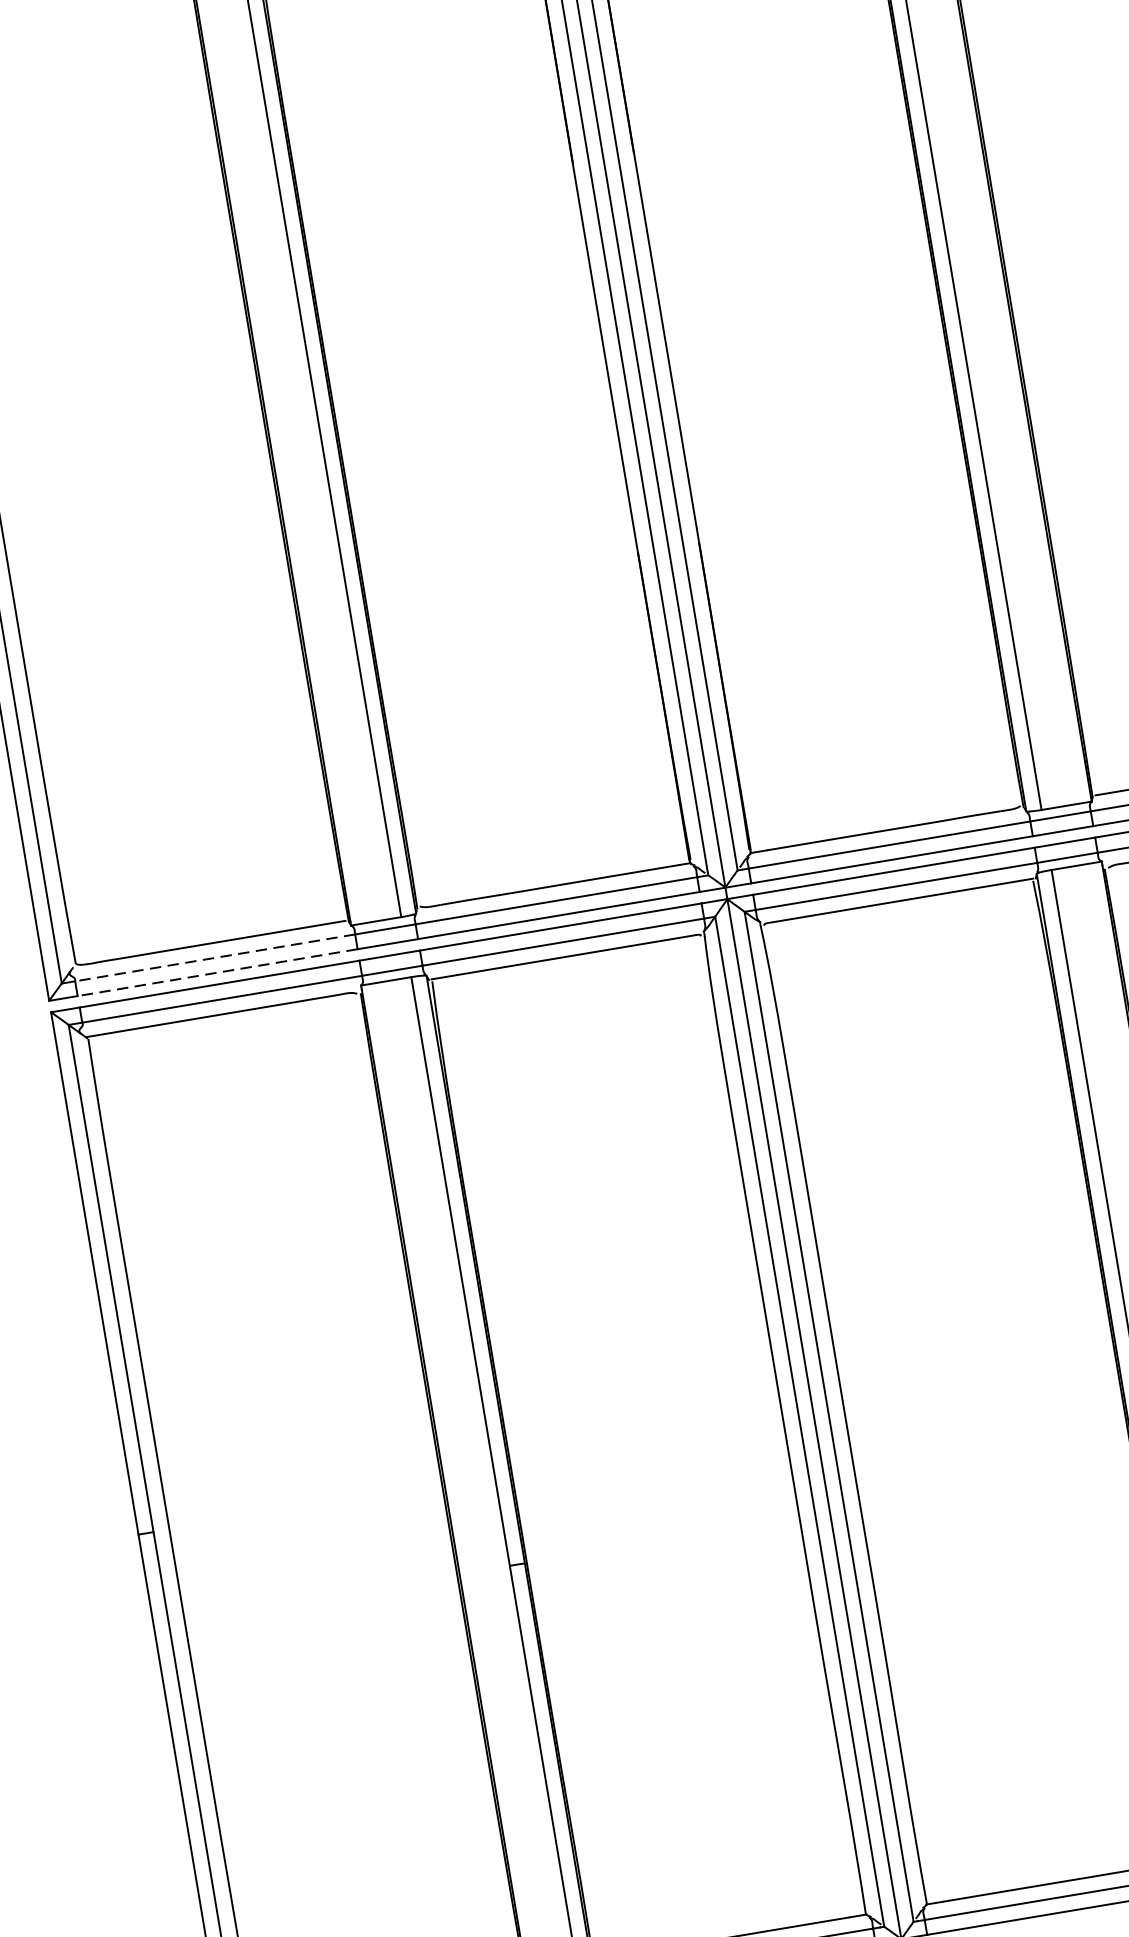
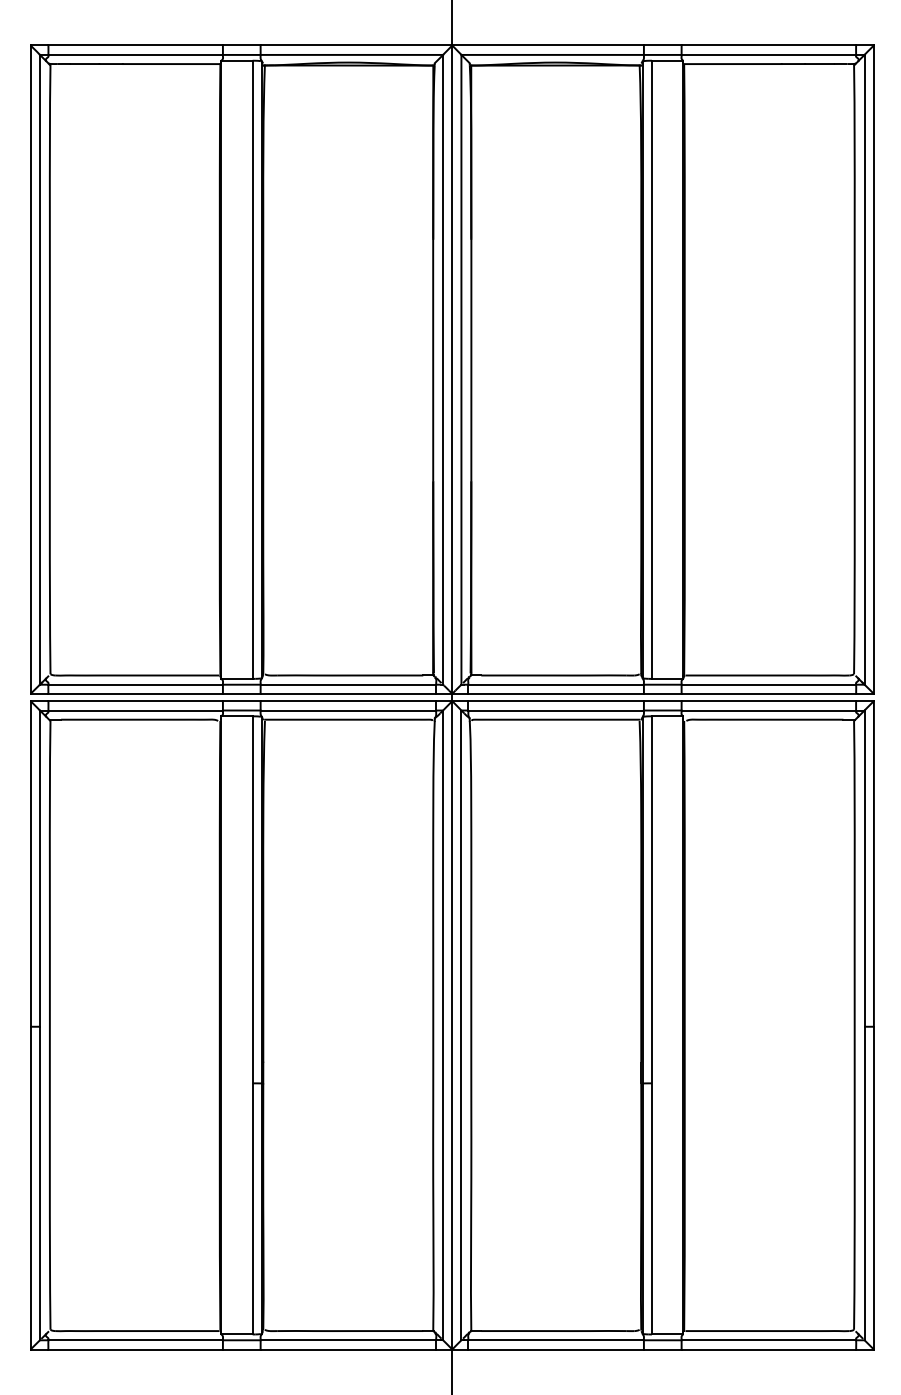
line: (214, 957) -> (135, 684), dashed -> solid
line: (217, 972) -> (135, 693), dashed -> solid

